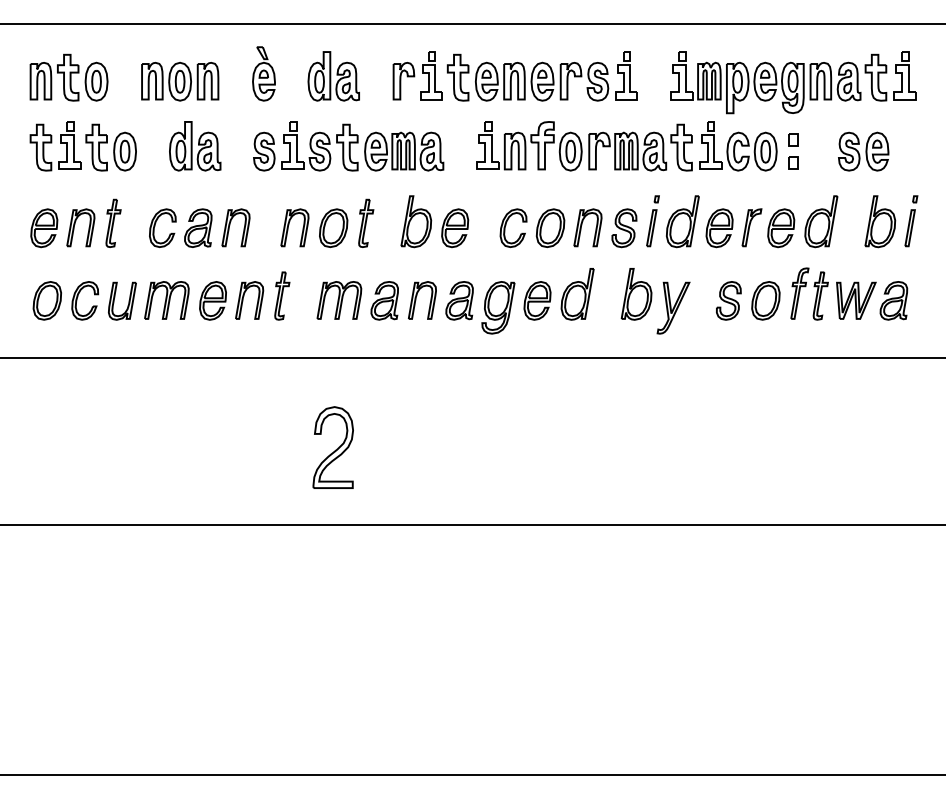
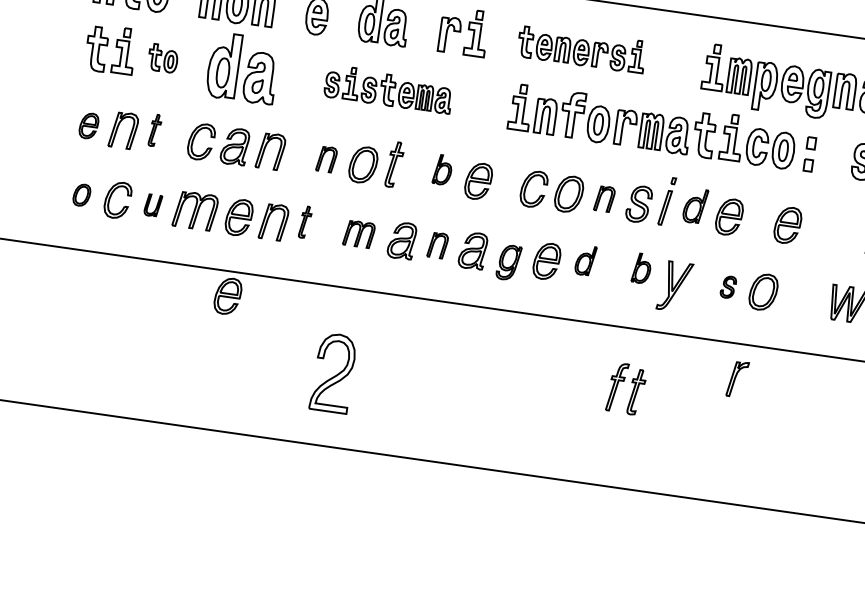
part: (541, 76) -> (580, 49), size x0.7
part: (195, 146) -> (243, 68), size x1.4
part: (348, 146) -> (388, 89), size x0.7
part: (110, 147) -> (162, 58), size x0.6
part: (416, 221) -> (442, 169), size x0.6
part: (682, 221) -> (695, 205), size x0.7
part: (821, 221) -> (826, 224), removed
part: (113, 222) -> (155, 129), size x0.7
part: (294, 227) -> (326, 158), size x0.7
part: (587, 227) -> (604, 198), size x0.7
part: (751, 227) -> (737, 379), moved
part: (44, 228) -> (89, 126), size x0.7
part: (816, 293) -> (633, 389), moved
part: (577, 294) -> (585, 260), size x0.6
part: (636, 294) -> (641, 268), size x0.6
part: (282, 295) -> (305, 221), size x0.7
part: (46, 300) -> (81, 194), size x0.6
part: (122, 300) -> (153, 204), size x0.6
part: (339, 300) -> (359, 234), size x0.7
part: (422, 300) -> (437, 245), size x0.7
part: (728, 300) -> (728, 286), size x0.6
part: (498, 307) -> (509, 262), size x0.7
part: (212, 383) -> (227, 295), added

